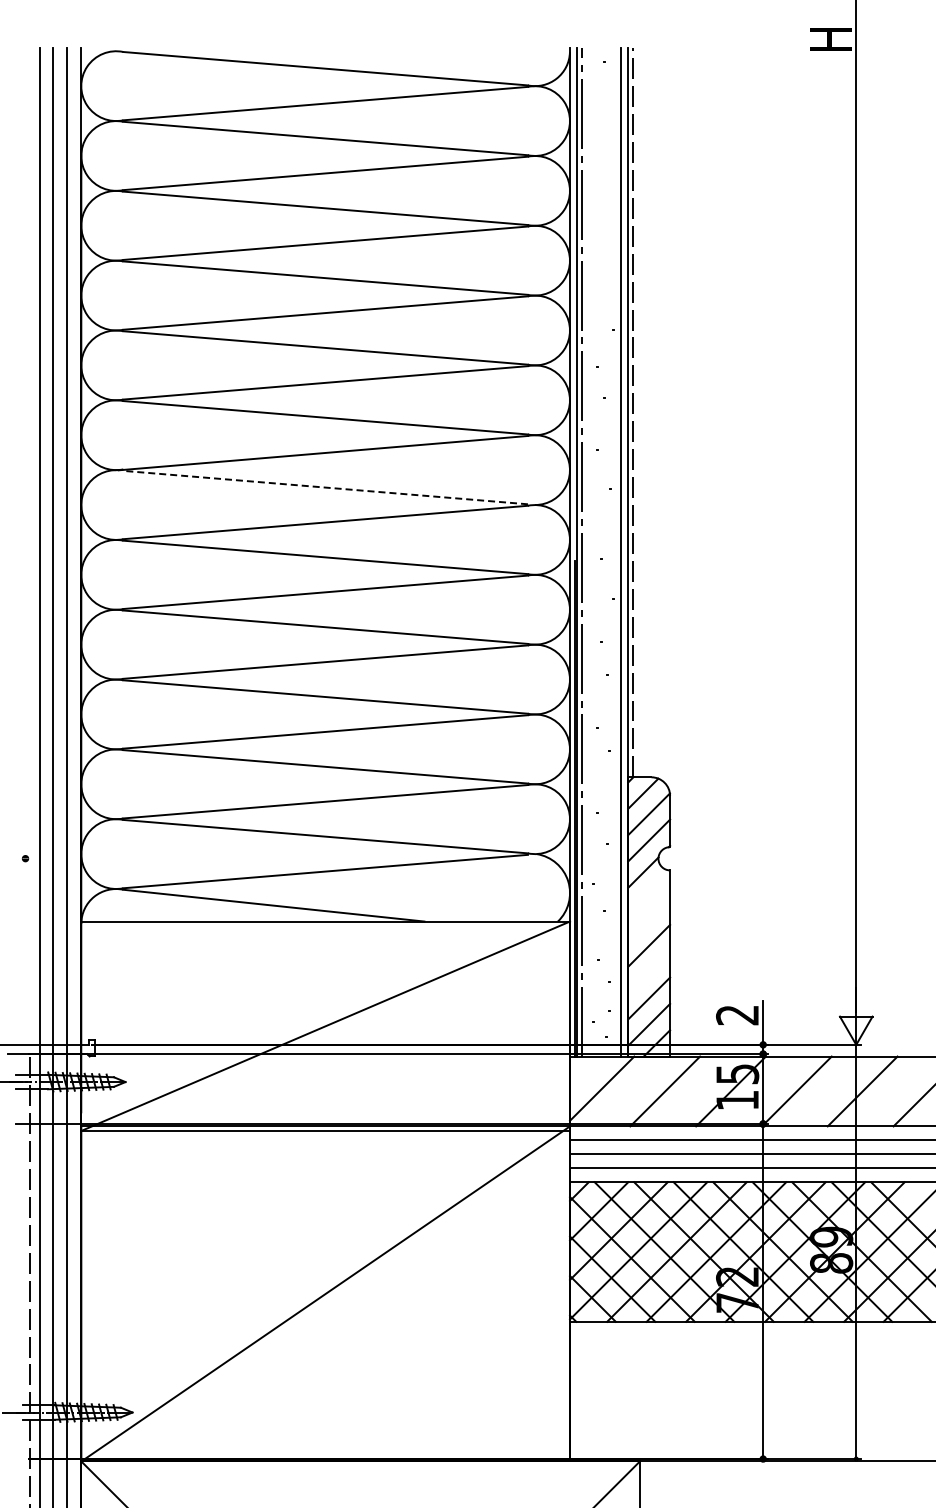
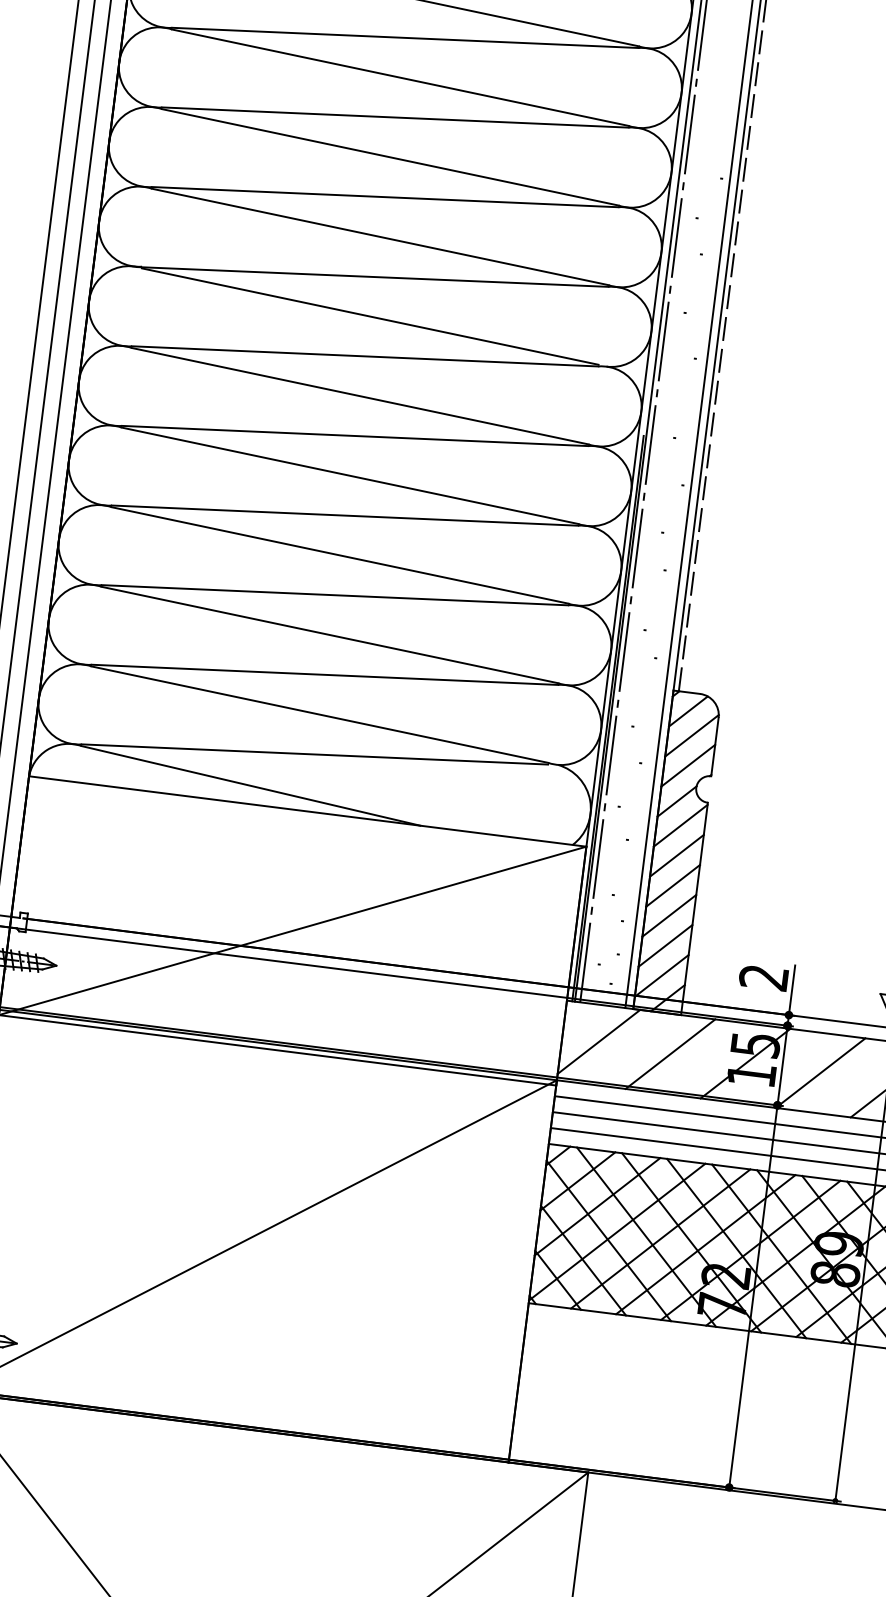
line: (325, 487) -> (370, 316), dashed -> solid
line: (649, 893) -> (681, 826), added
line: (649, 919) -> (677, 855), added
line: (649, 972) -> (669, 916), added

